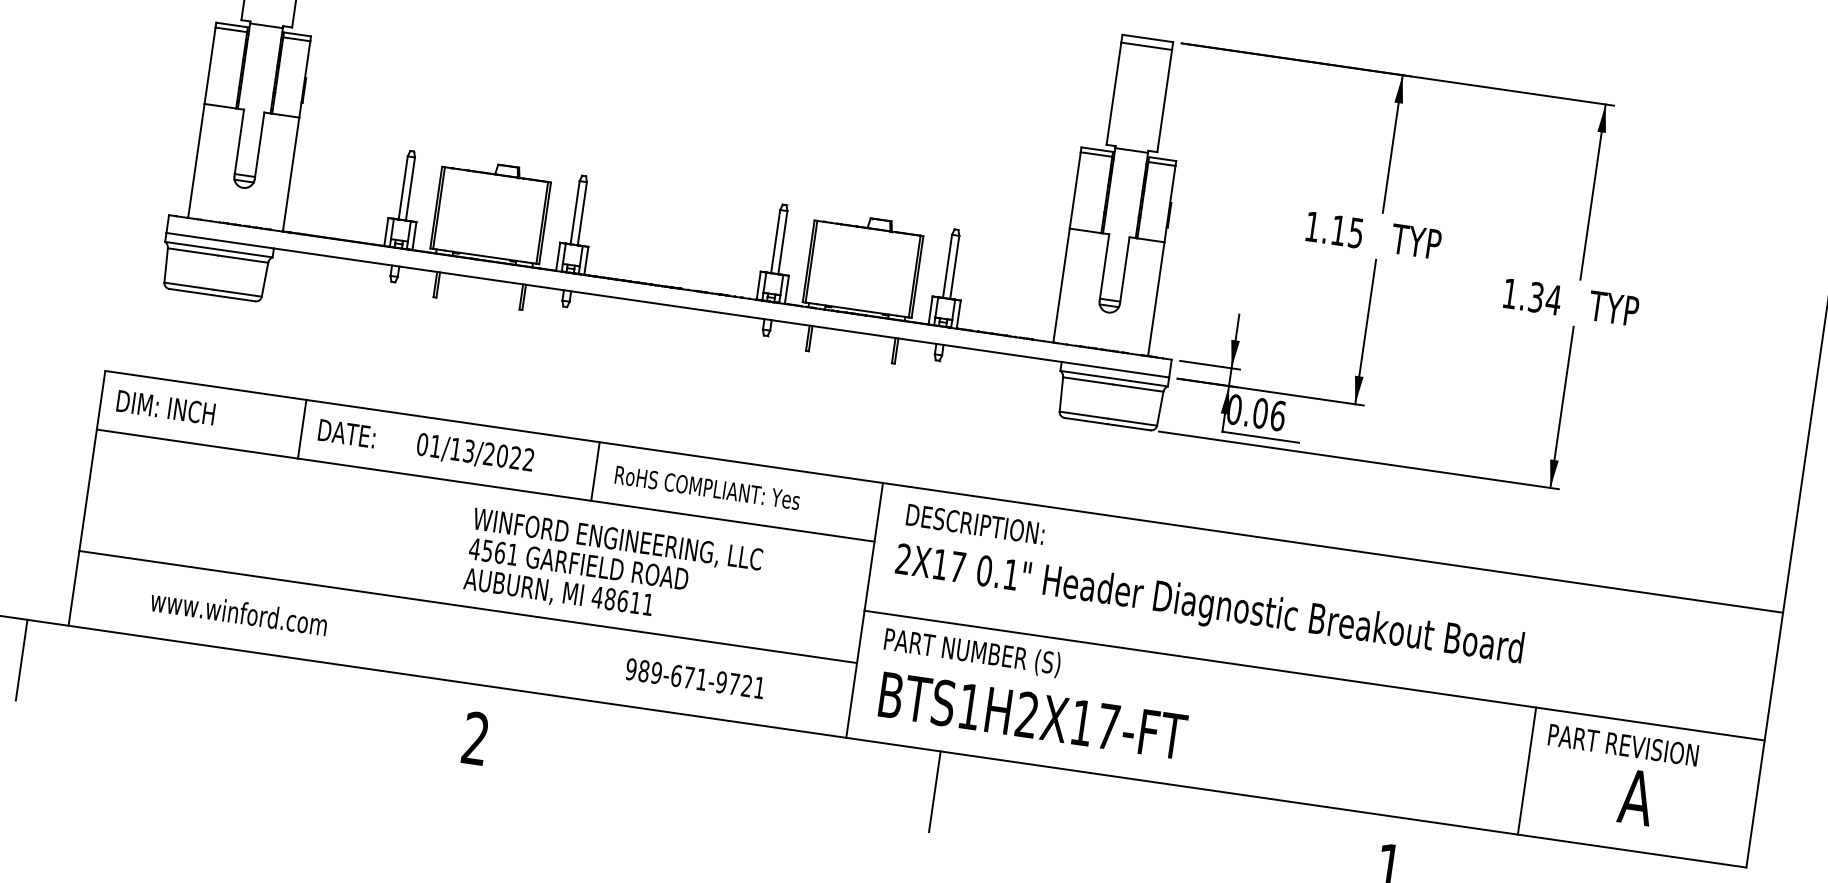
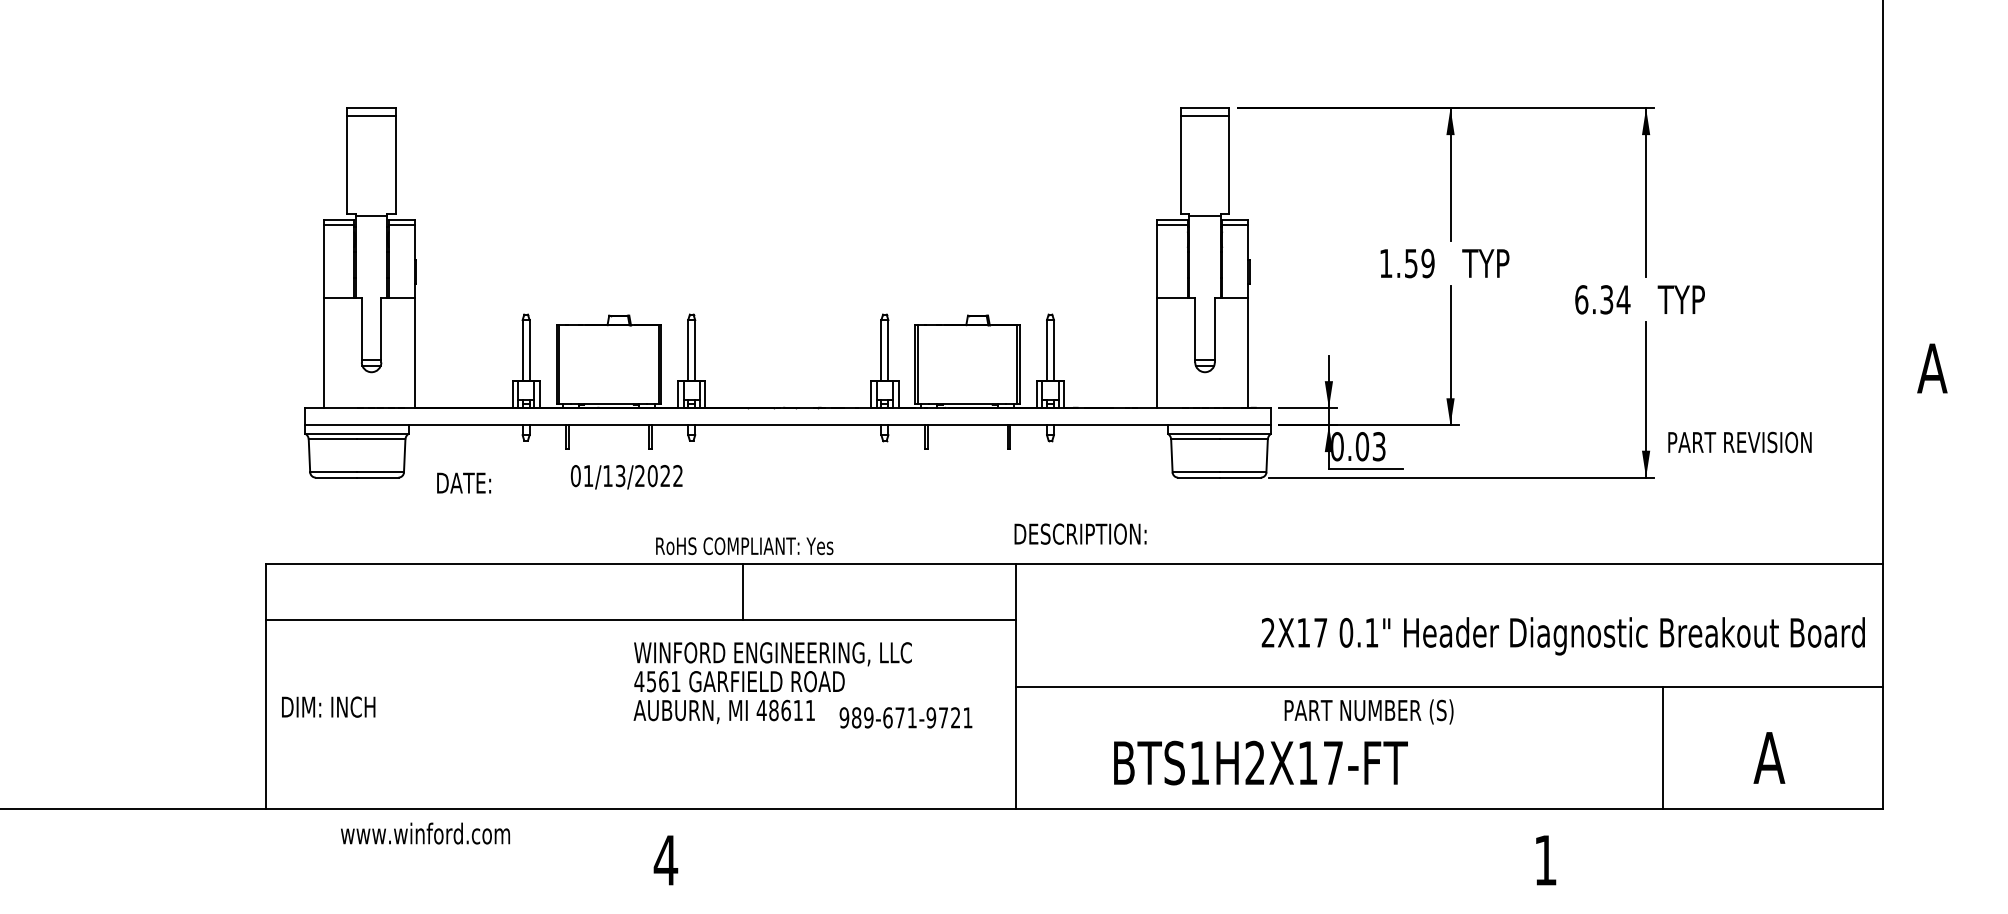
text: (1347, 231) -> (1419, 263), 1.15 -> 1.59
text: (1510, 293) -> (1581, 299), 1.34 -> 6.34
text: (165, 406) -> (328, 706), moved
text: (1277, 415) -> (1378, 446), 0.06 -> 0.03
line: (302, 428) -> (460, 591), removed
text: (346, 433) -> (463, 482), moved
text: (474, 453) -> (626, 477), moved
text: (707, 488) -> (744, 546), moved
text: (975, 523) -> (1080, 533), moved
line: (467, 607) -> (640, 737), removed
text: (1208, 607) -> (1562, 636), moved
text: (239, 612) -> (425, 833), moved
text: (971, 652) -> (1368, 711), moved
line: (21, 659) -> (226, 847), removed
text: (694, 678) -> (905, 717), moved
text: (1032, 715) -> (1260, 762), moved
text: (475, 737) -> (665, 859), 2 -> 4
text: (1622, 745) -> (1739, 442), moved
line: (934, 791) -> (1106, 847), removed

